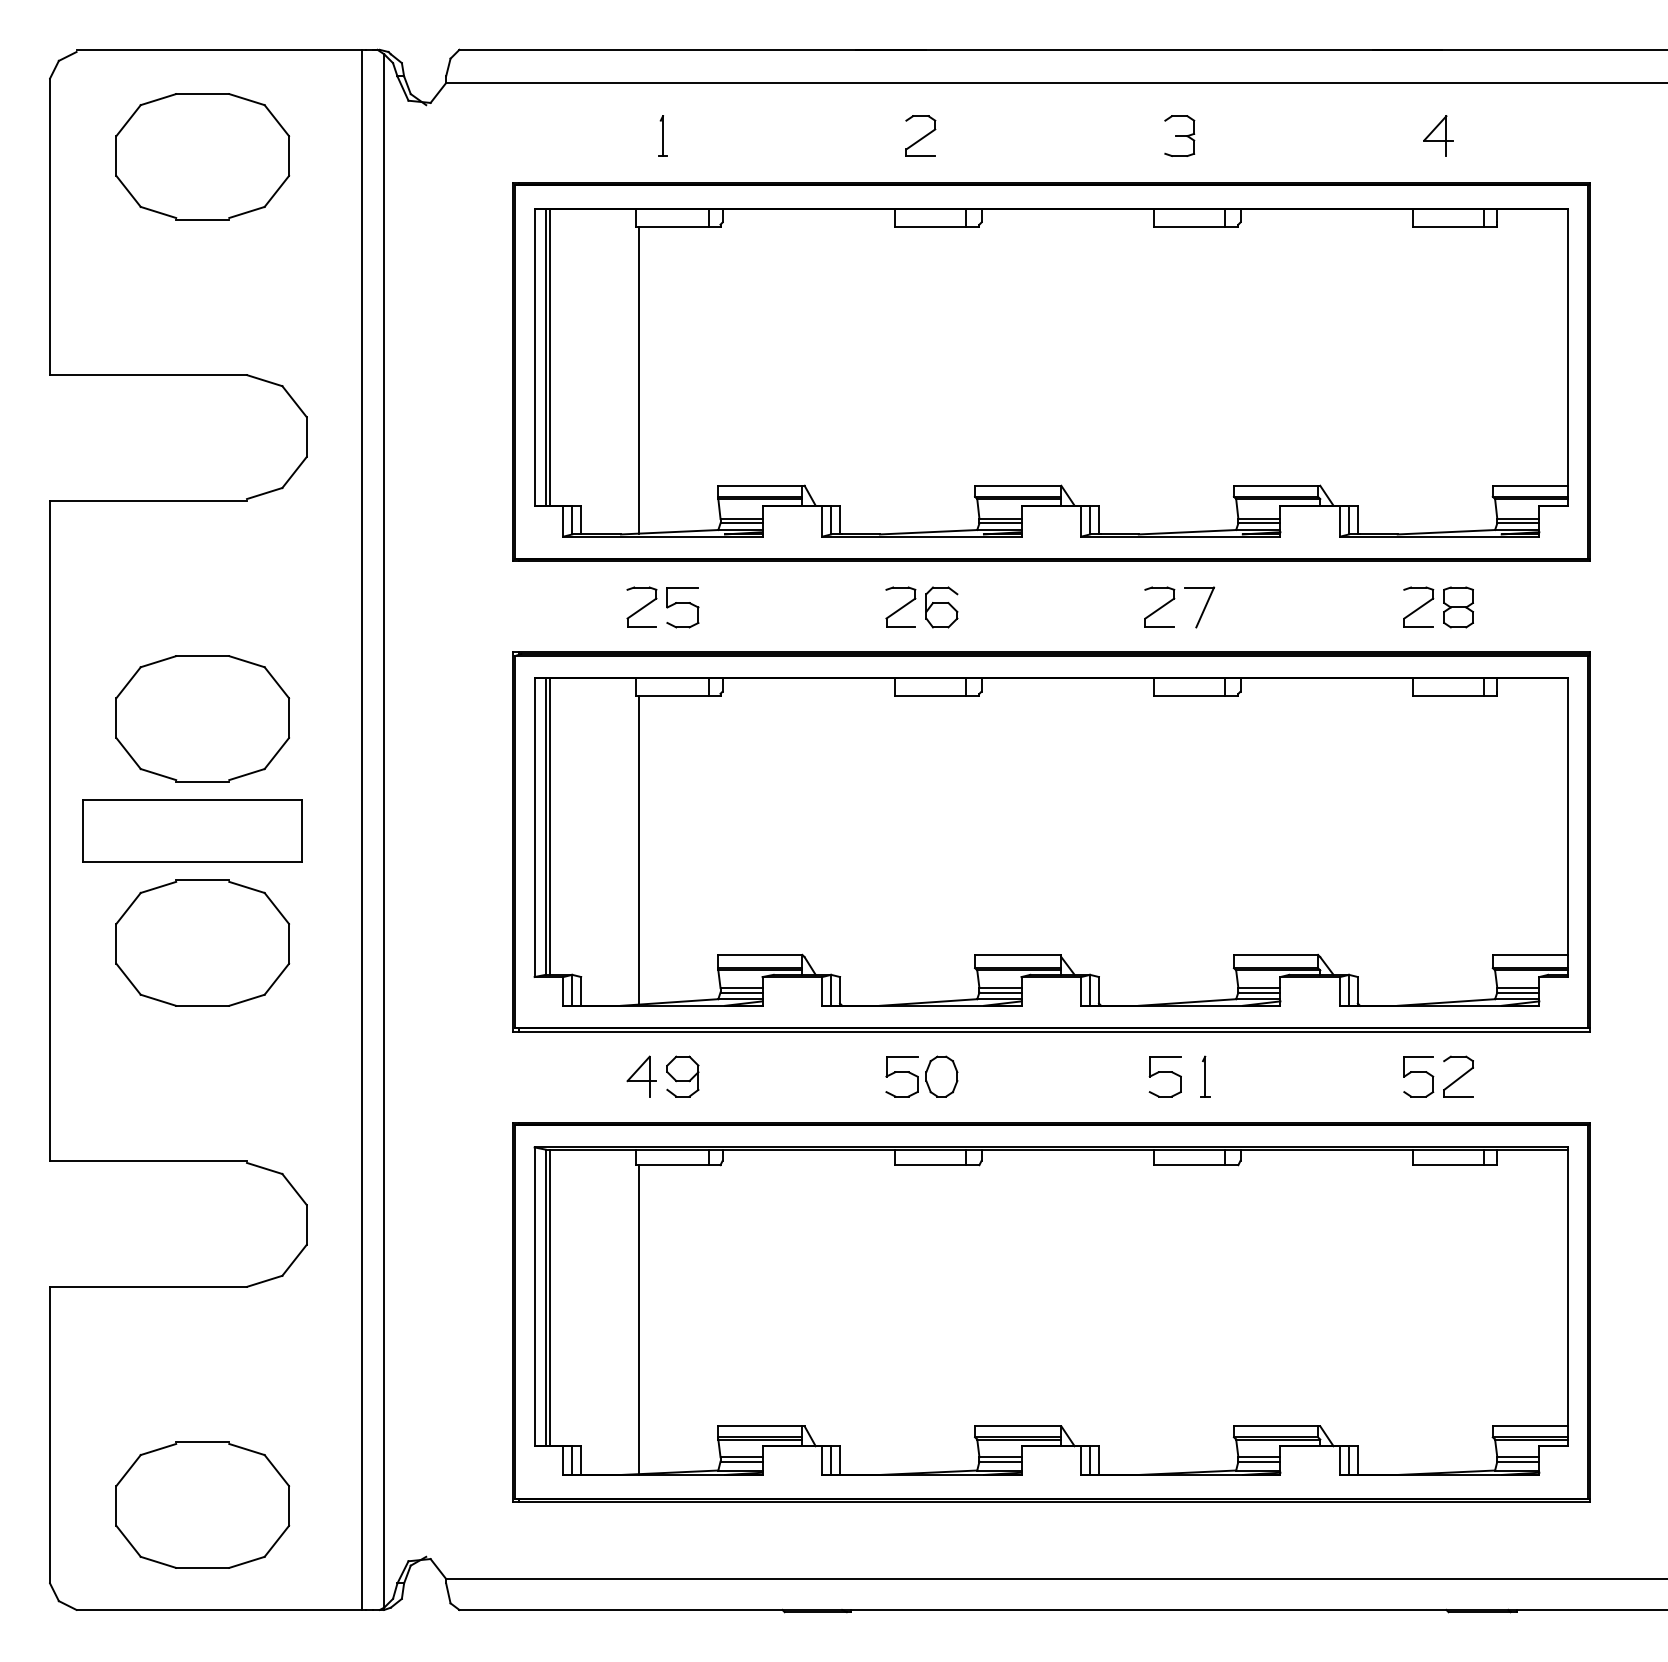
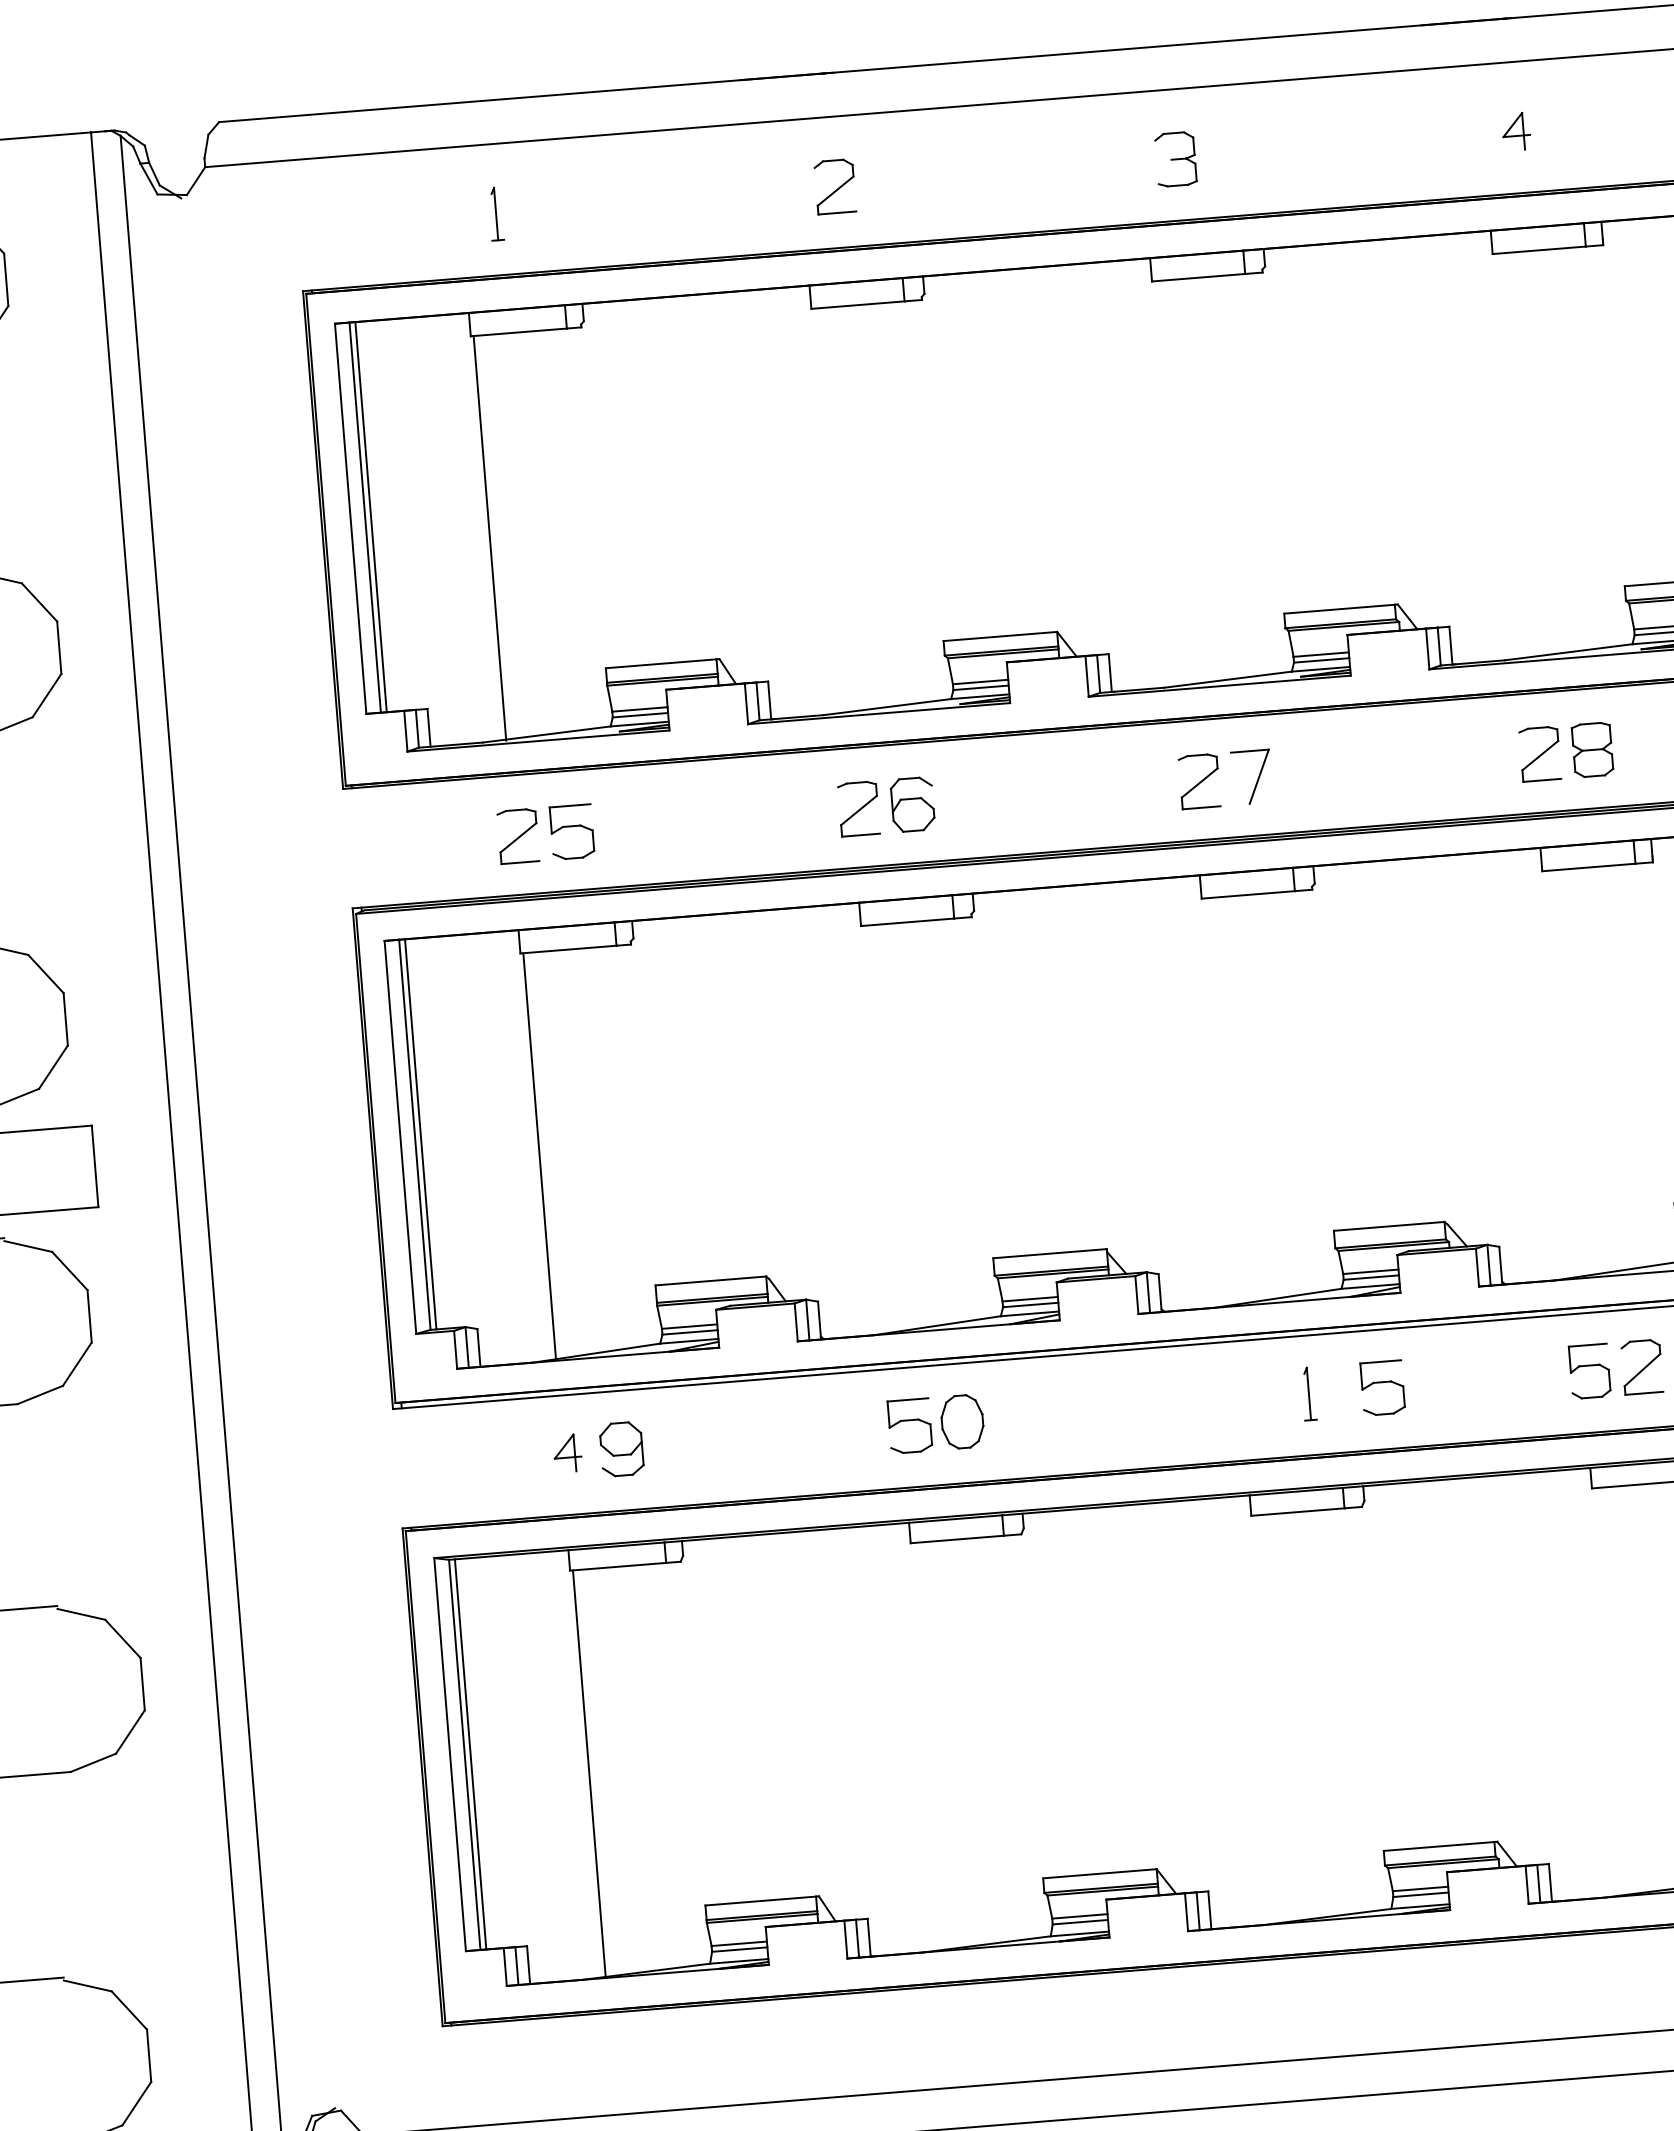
part: (1438, 135) -> (1516, 131), size x0.7
part: (641, 1076) -> (567, 1453), size x0.7
part: (1164, 1076) -> (1381, 1387), moved

